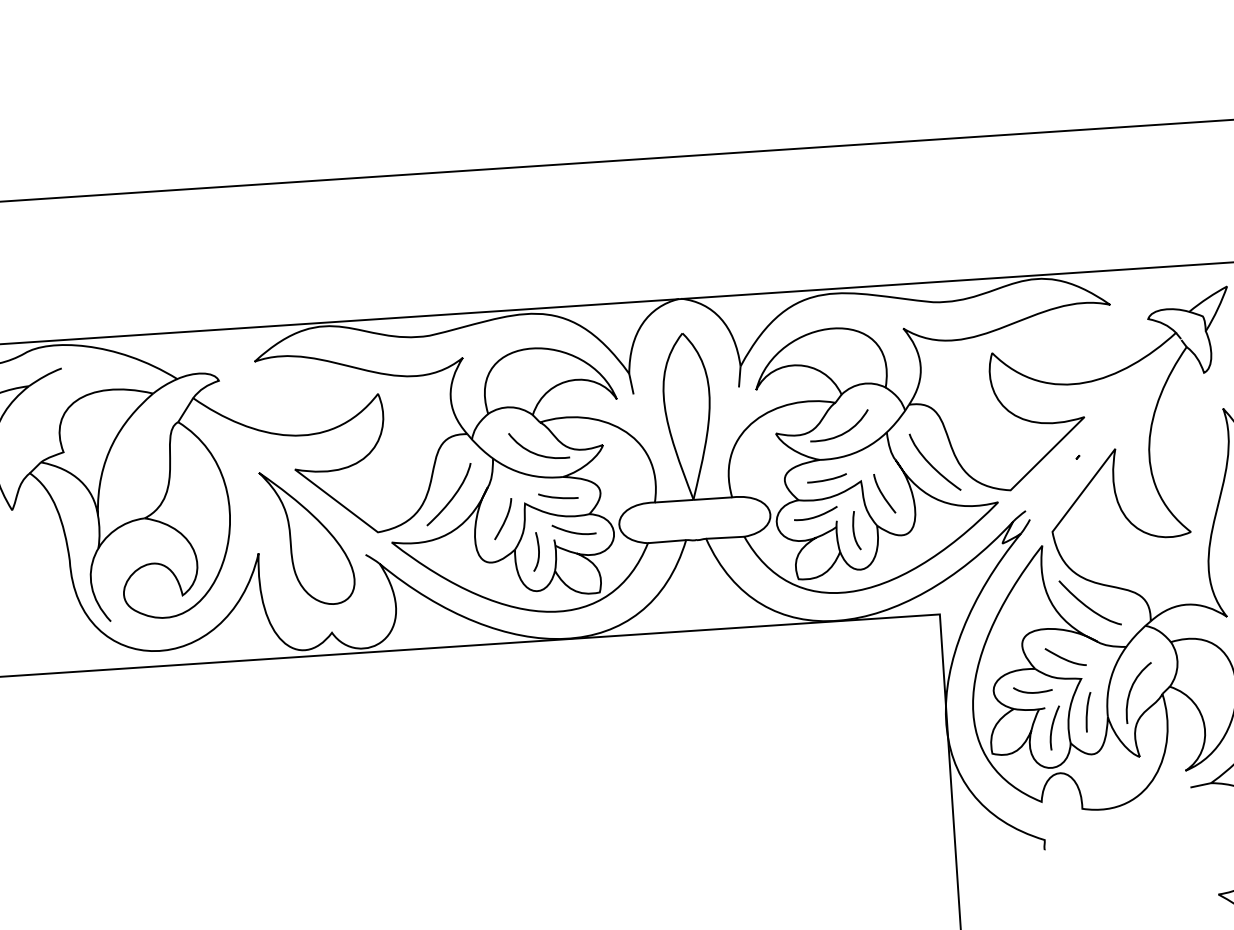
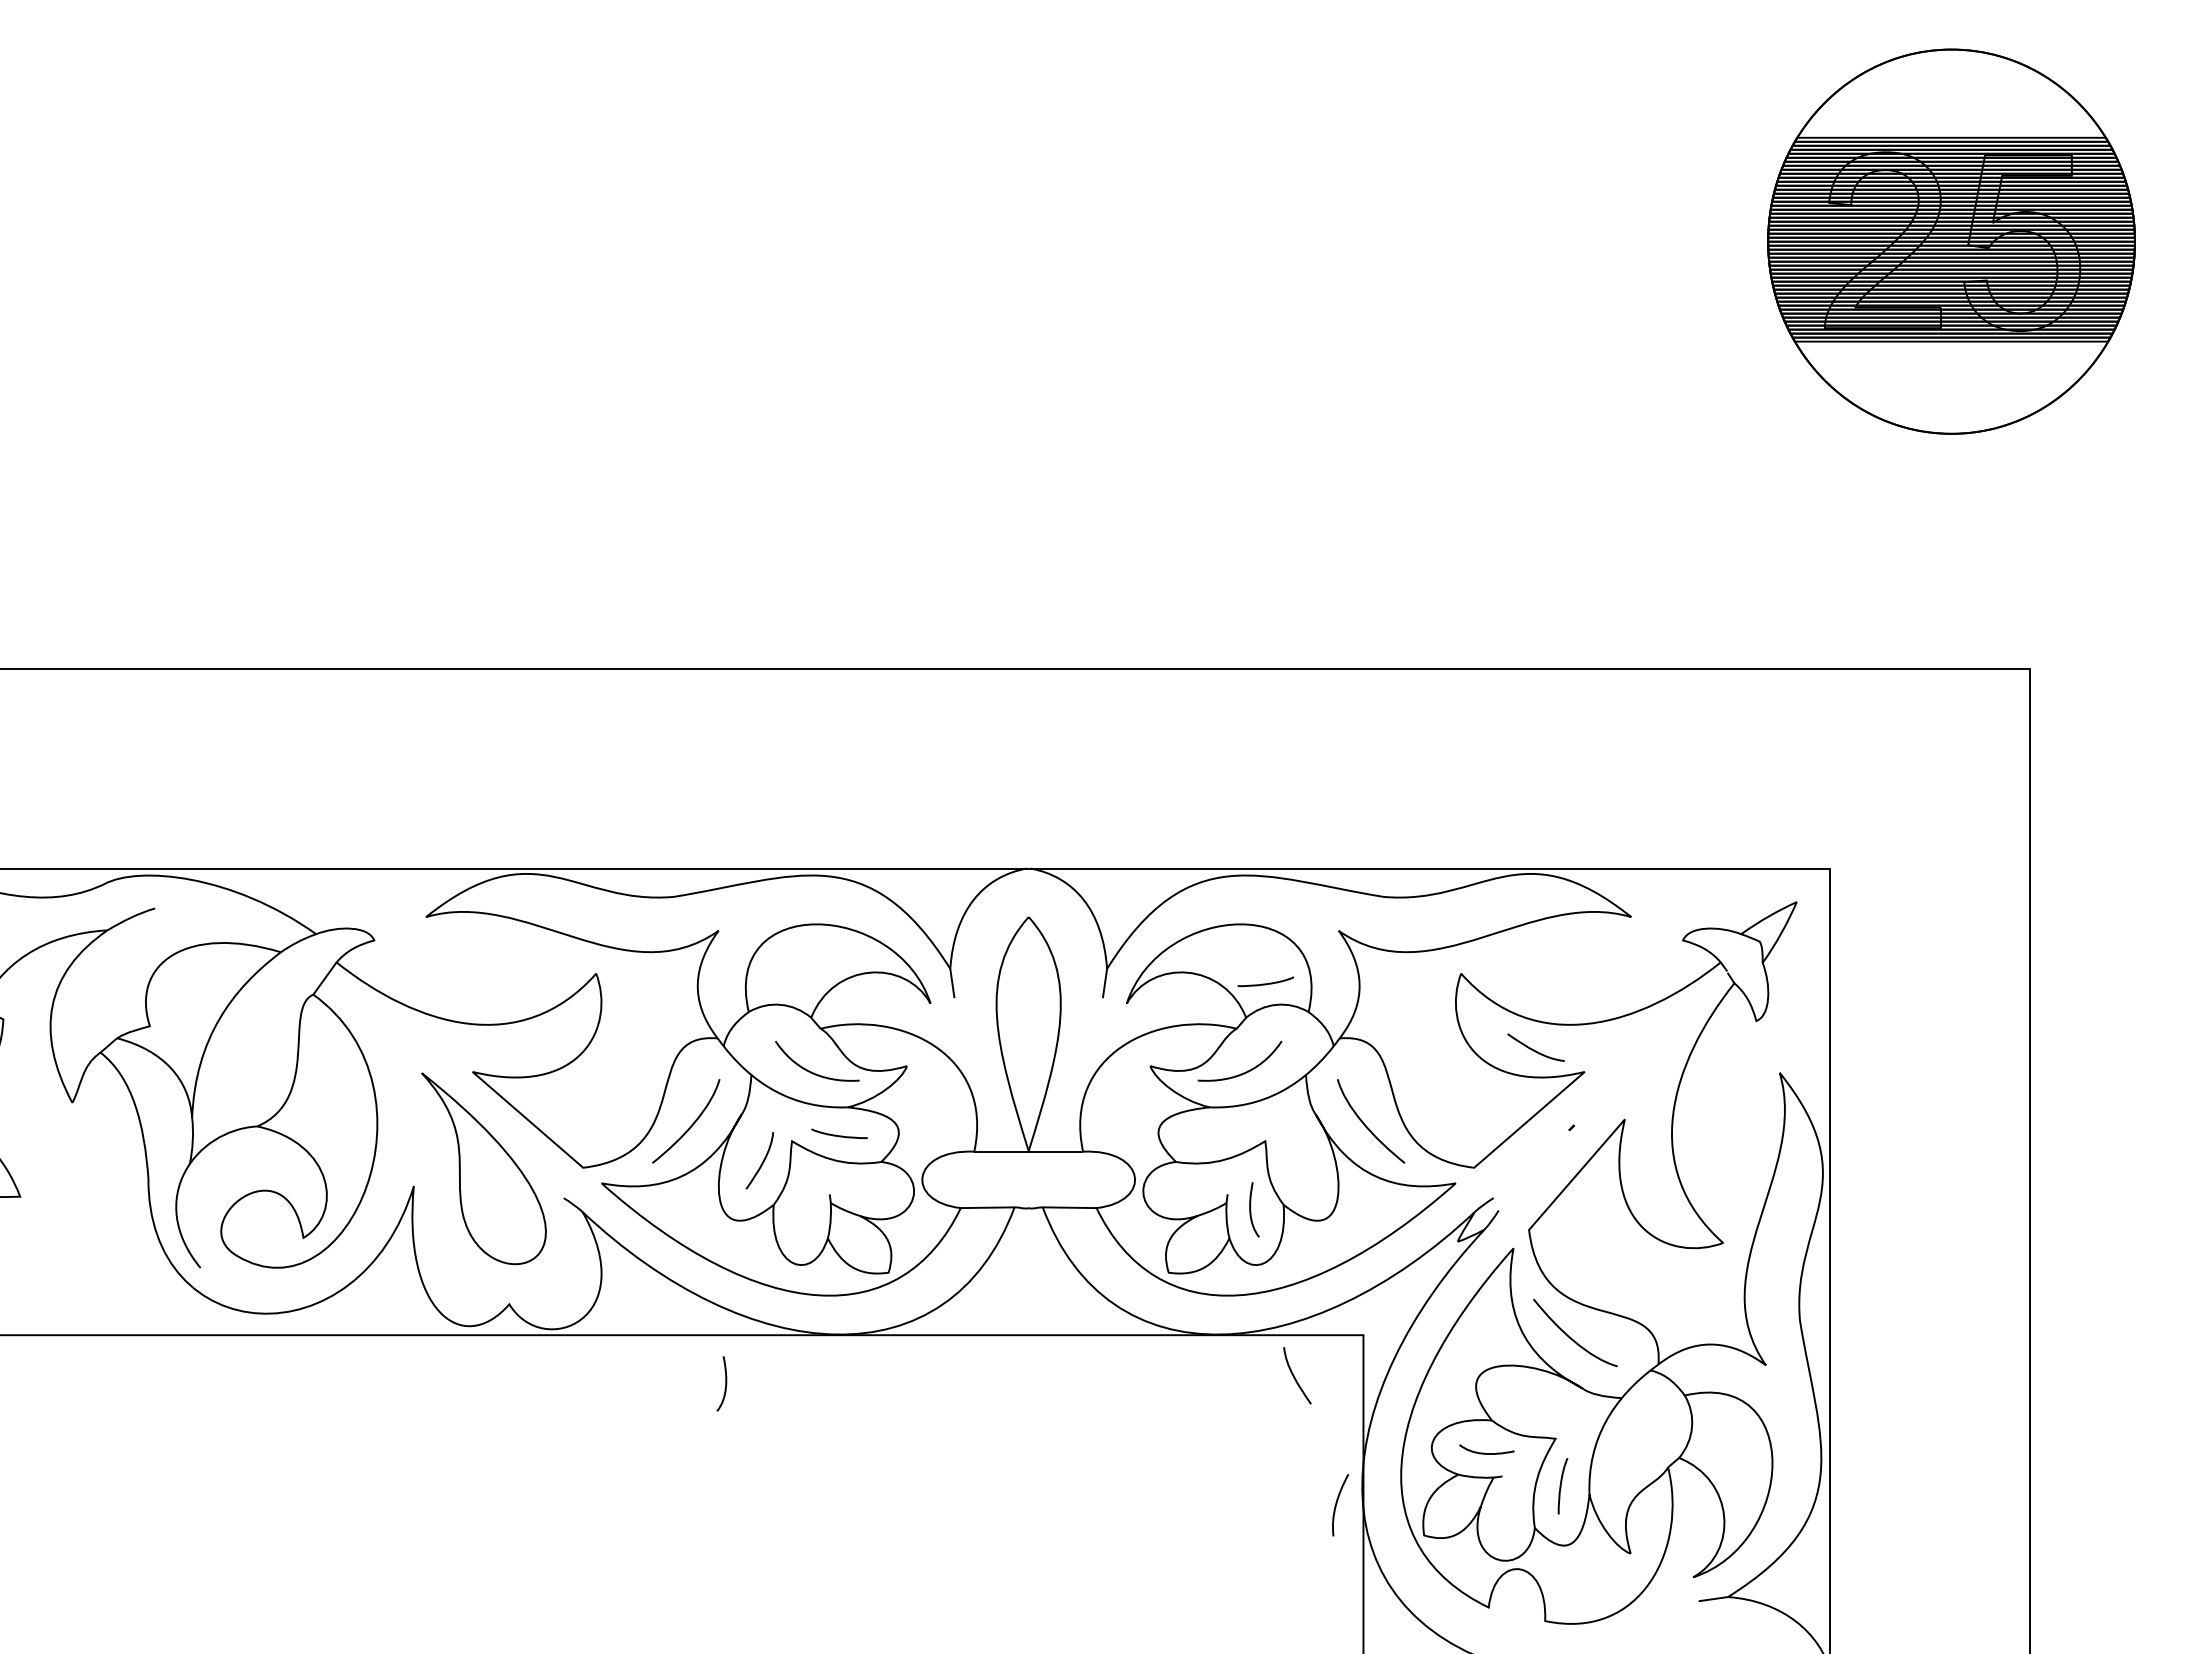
curve: (826, 479) -> (1265, 983), moved
curve: (883, 495) -> (1295, 1377), moved
curve: (816, 515) -> (1199, 1185), removed
curve: (573, 532) -> (857, 1185), removed
curve: (538, 551) -> (725, 1383), moved
curve: (1064, 658) -> (1534, 1049), moved
curve: (1131, 689) -> (1625, 1458), removed
curve: (1052, 726) -> (1337, 1503), moved

